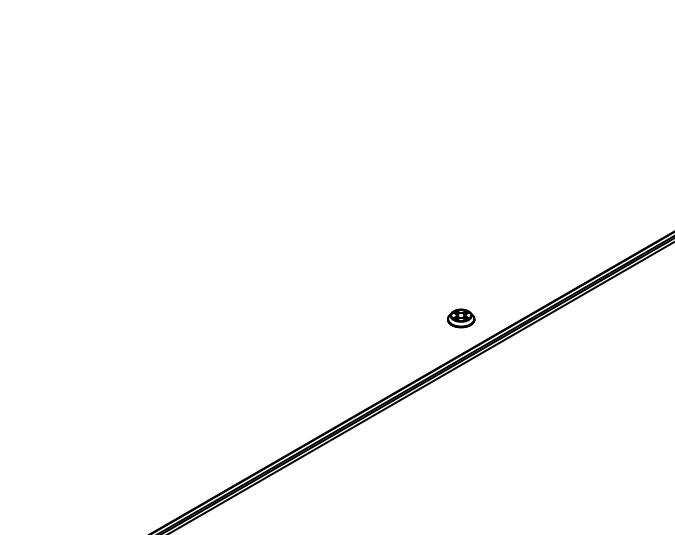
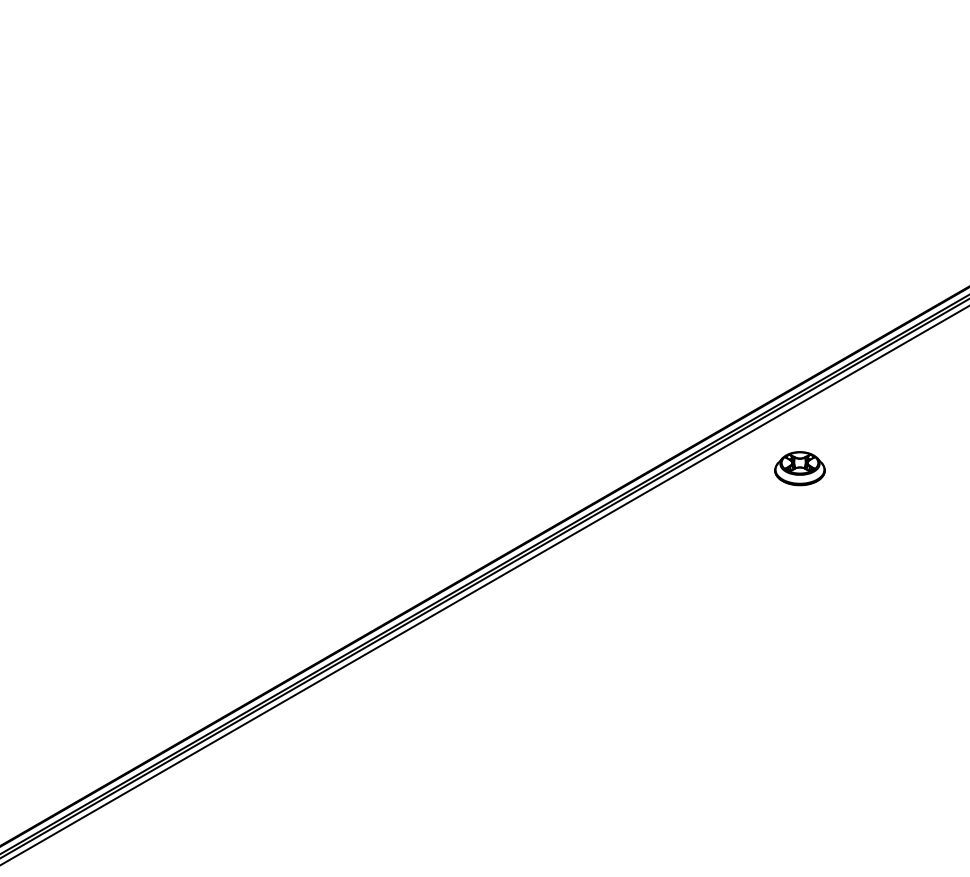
part: (461, 318) -> (800, 468), moved

